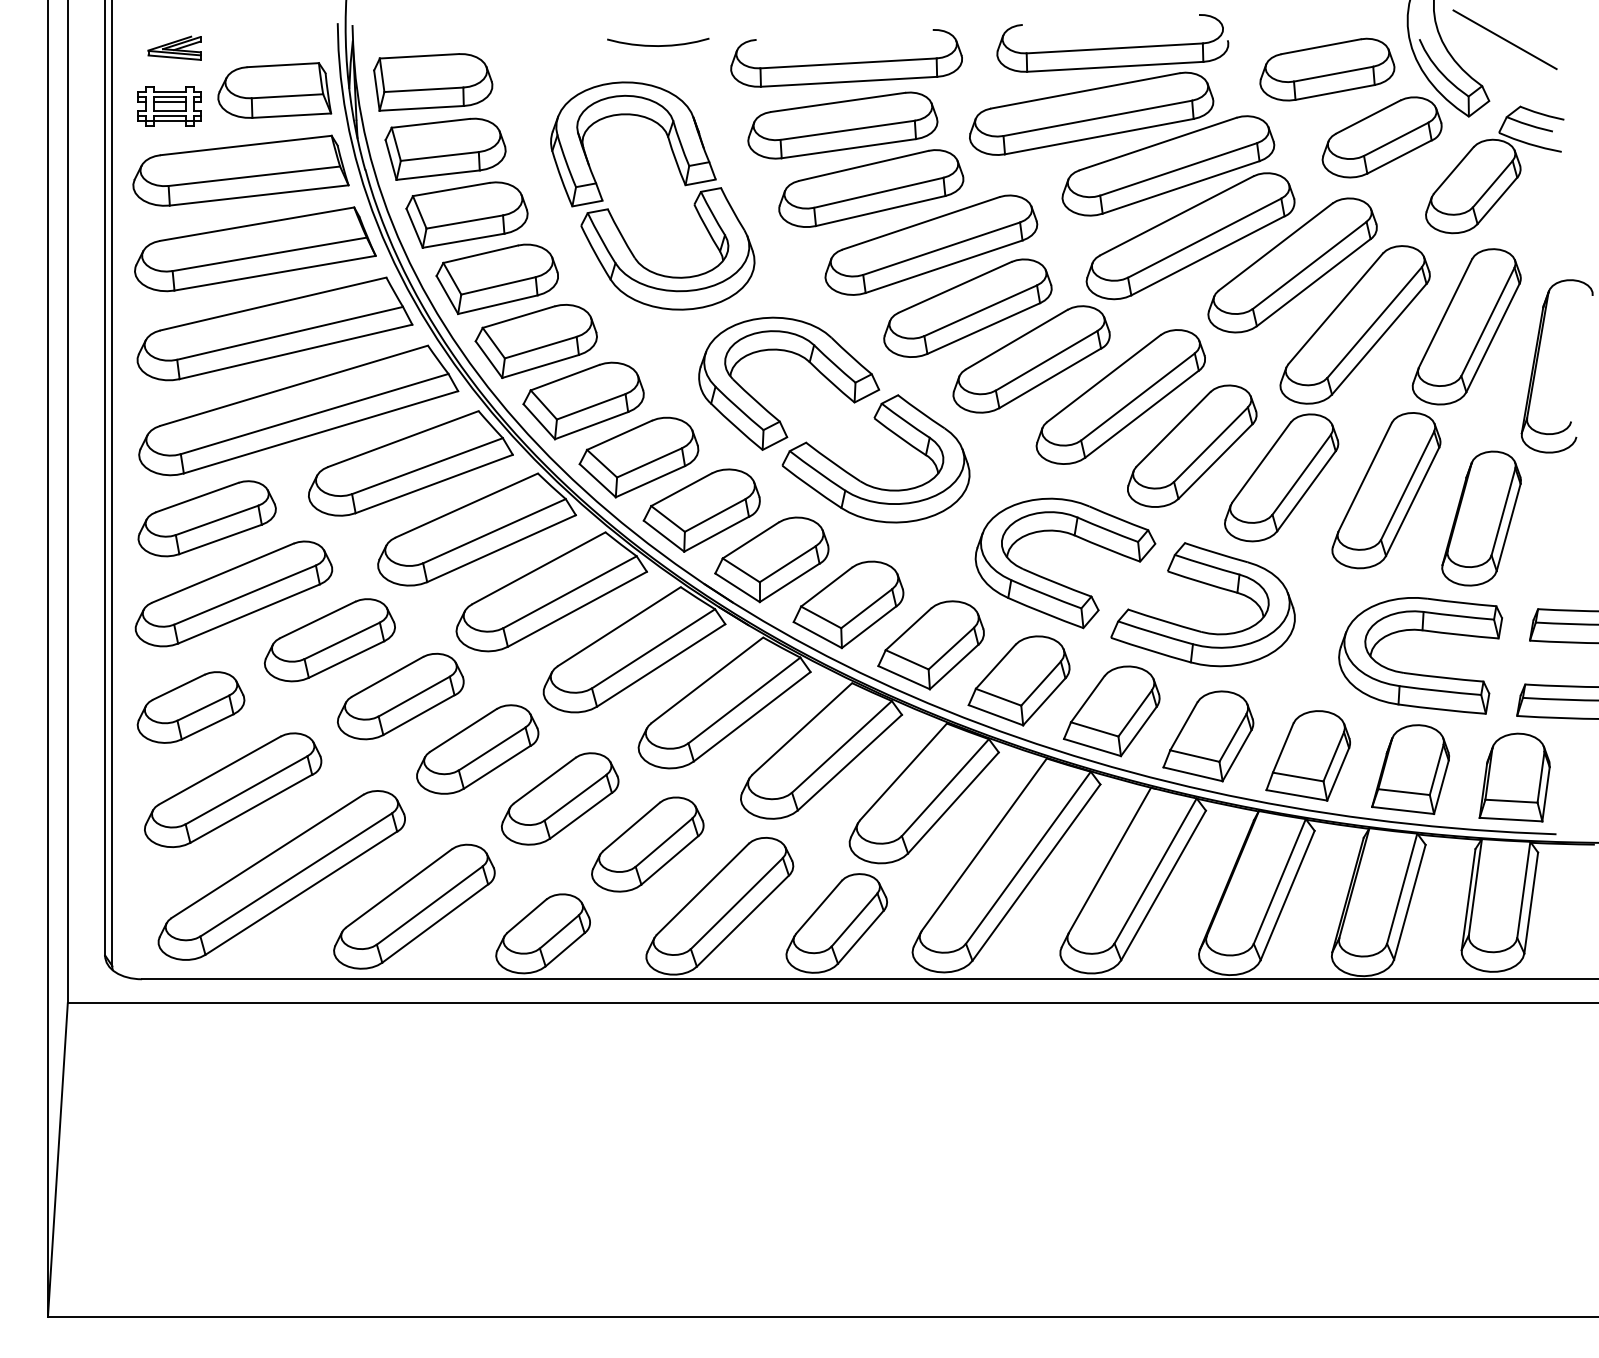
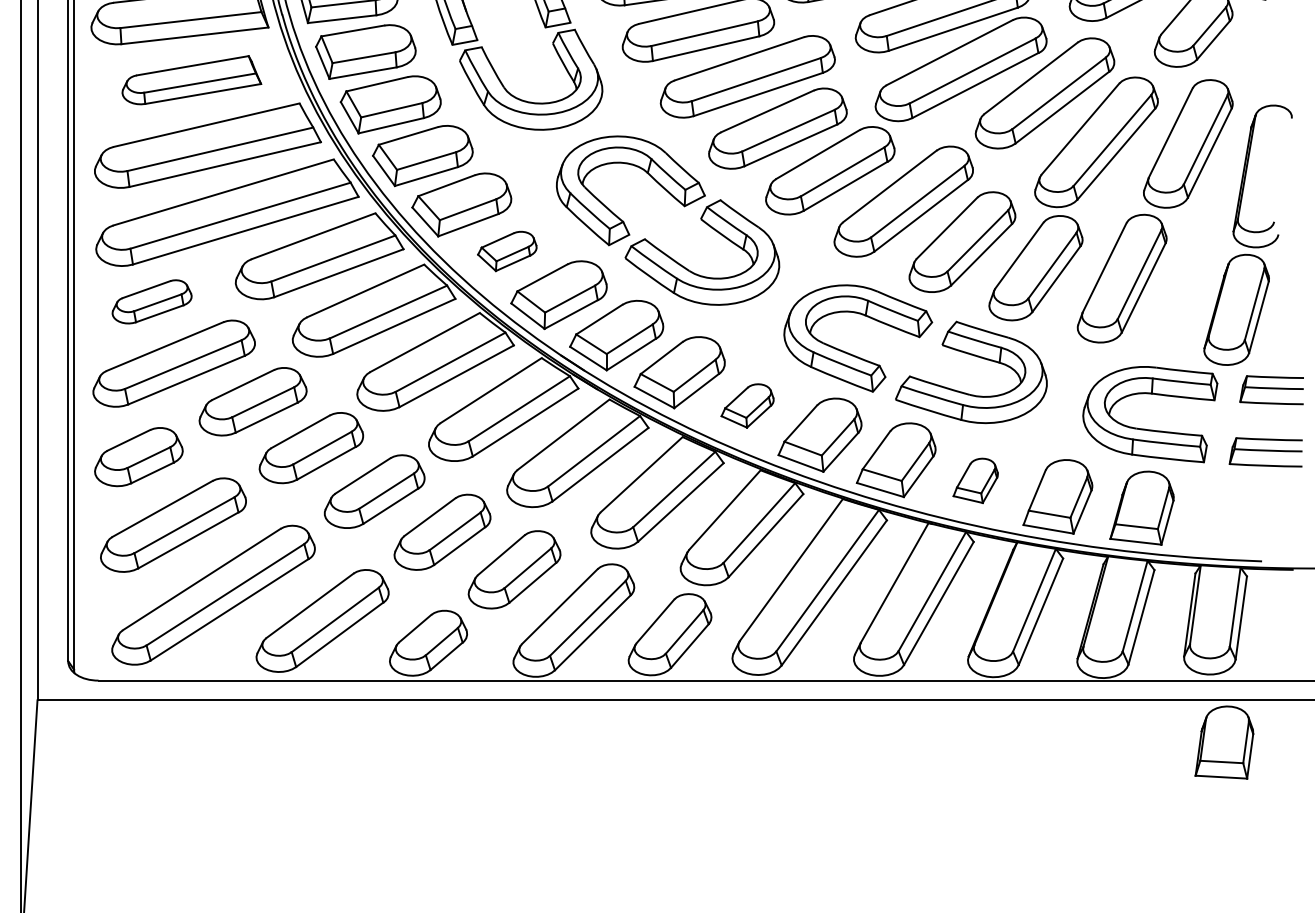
part: (255, 249) -> (191, 80), size x0.7
part: (638, 457) -> (506, 251), size x0.6
part: (206, 518) -> (151, 301), size x0.7
part: (1481, 518) -> (1236, 309), moved
part: (930, 645) -> (747, 406), size x0.6
part: (1208, 736) -> (975, 480), size x0.6
part: (1514, 777) -> (1224, 742), moved

